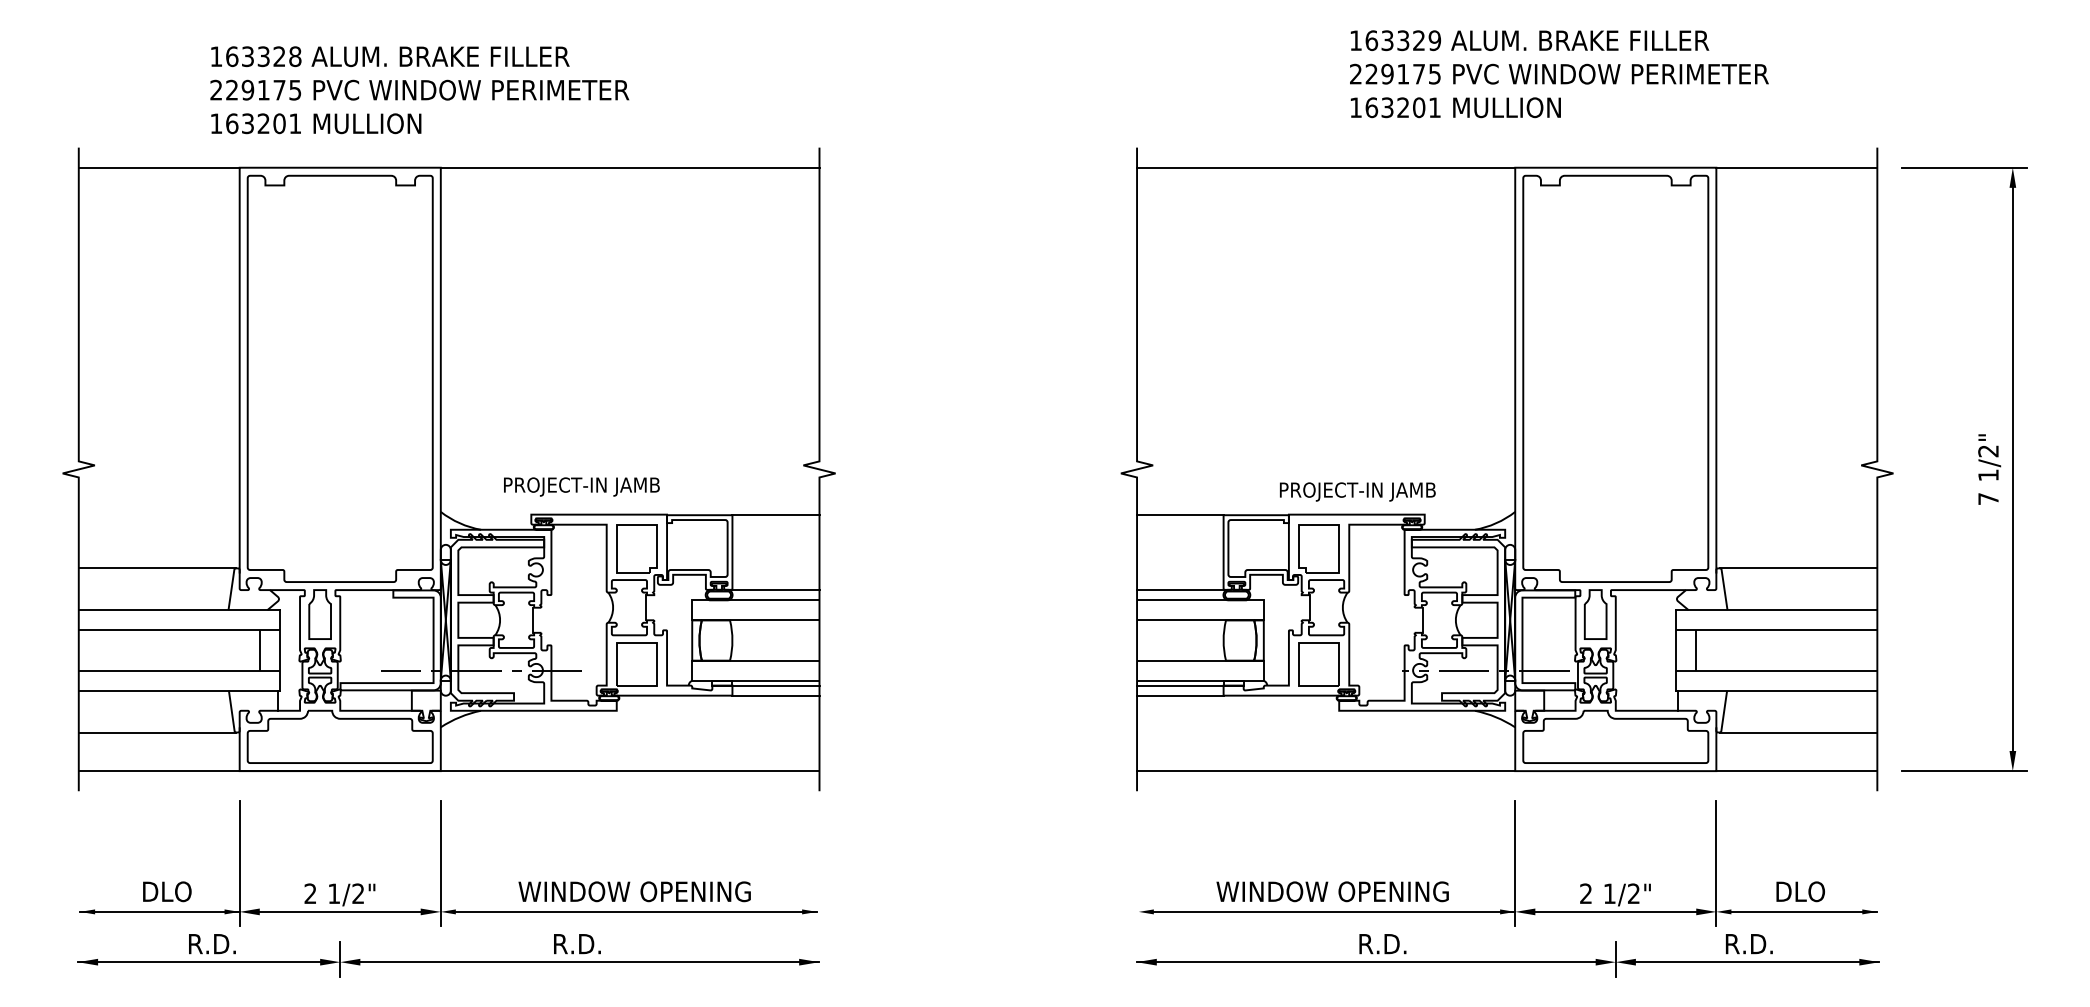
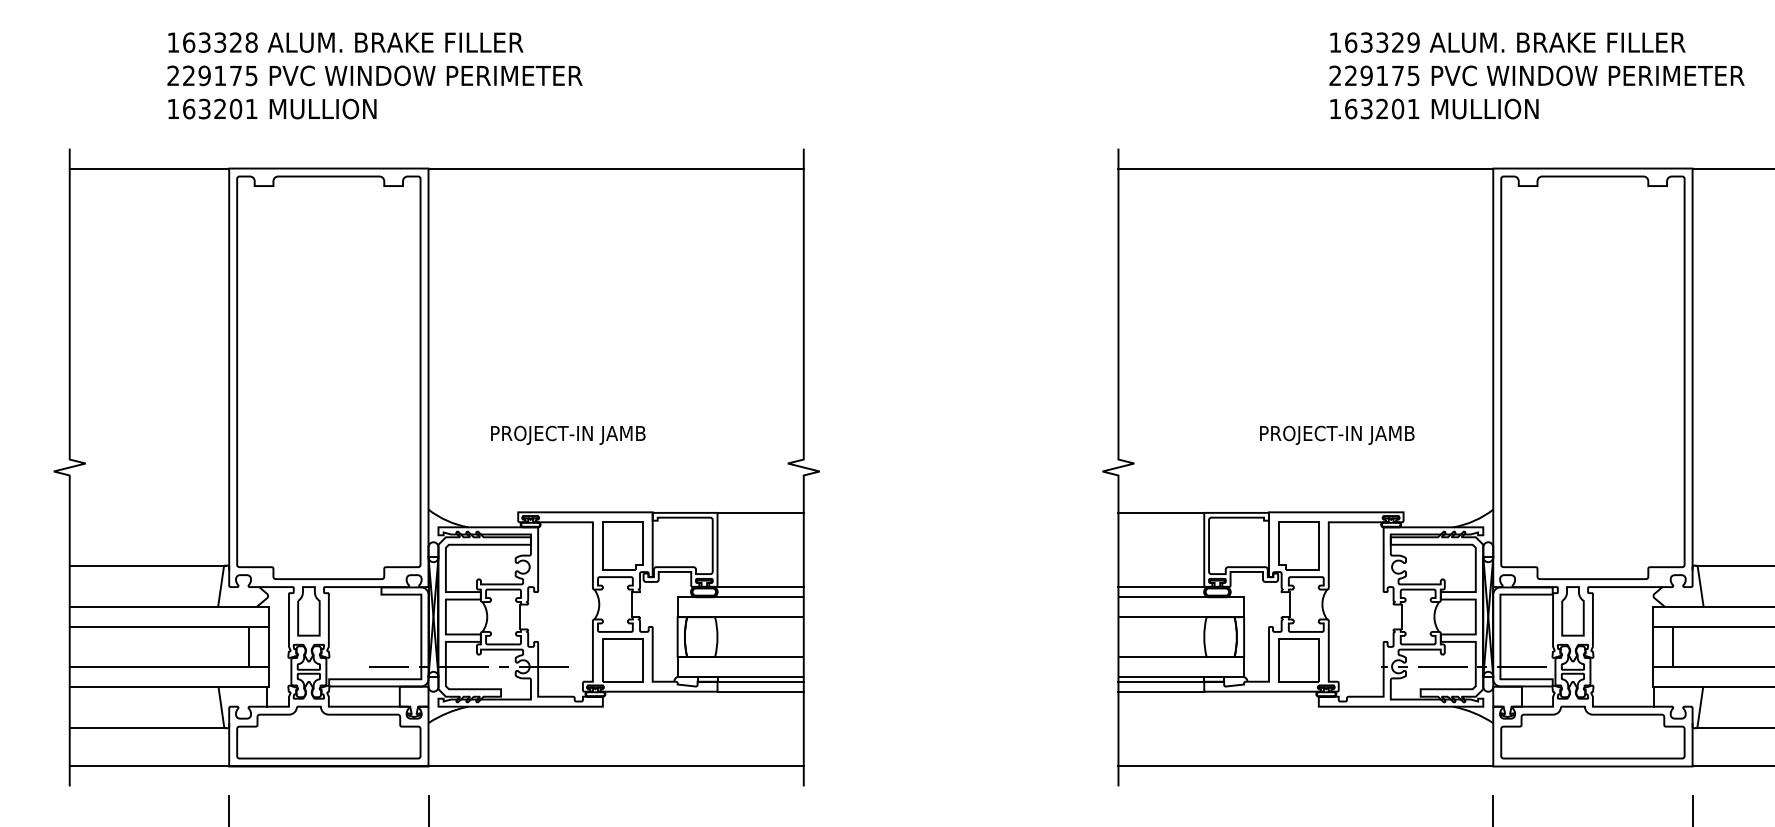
text: (419, 90) -> (374, 76), moved
text: (581, 486) -> (567, 434), moved
text: (1357, 491) -> (1336, 434), moved

